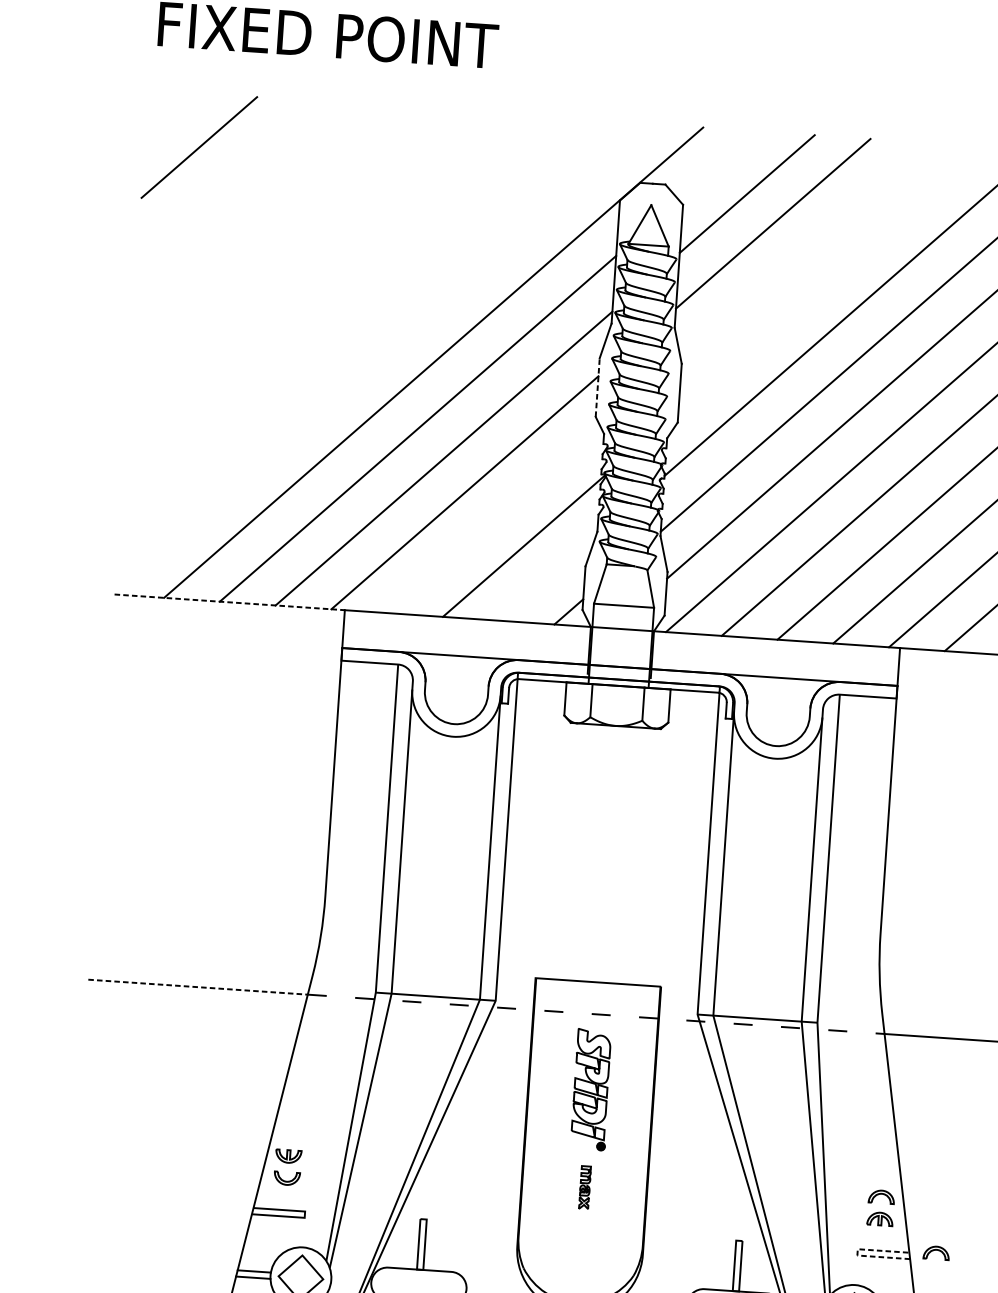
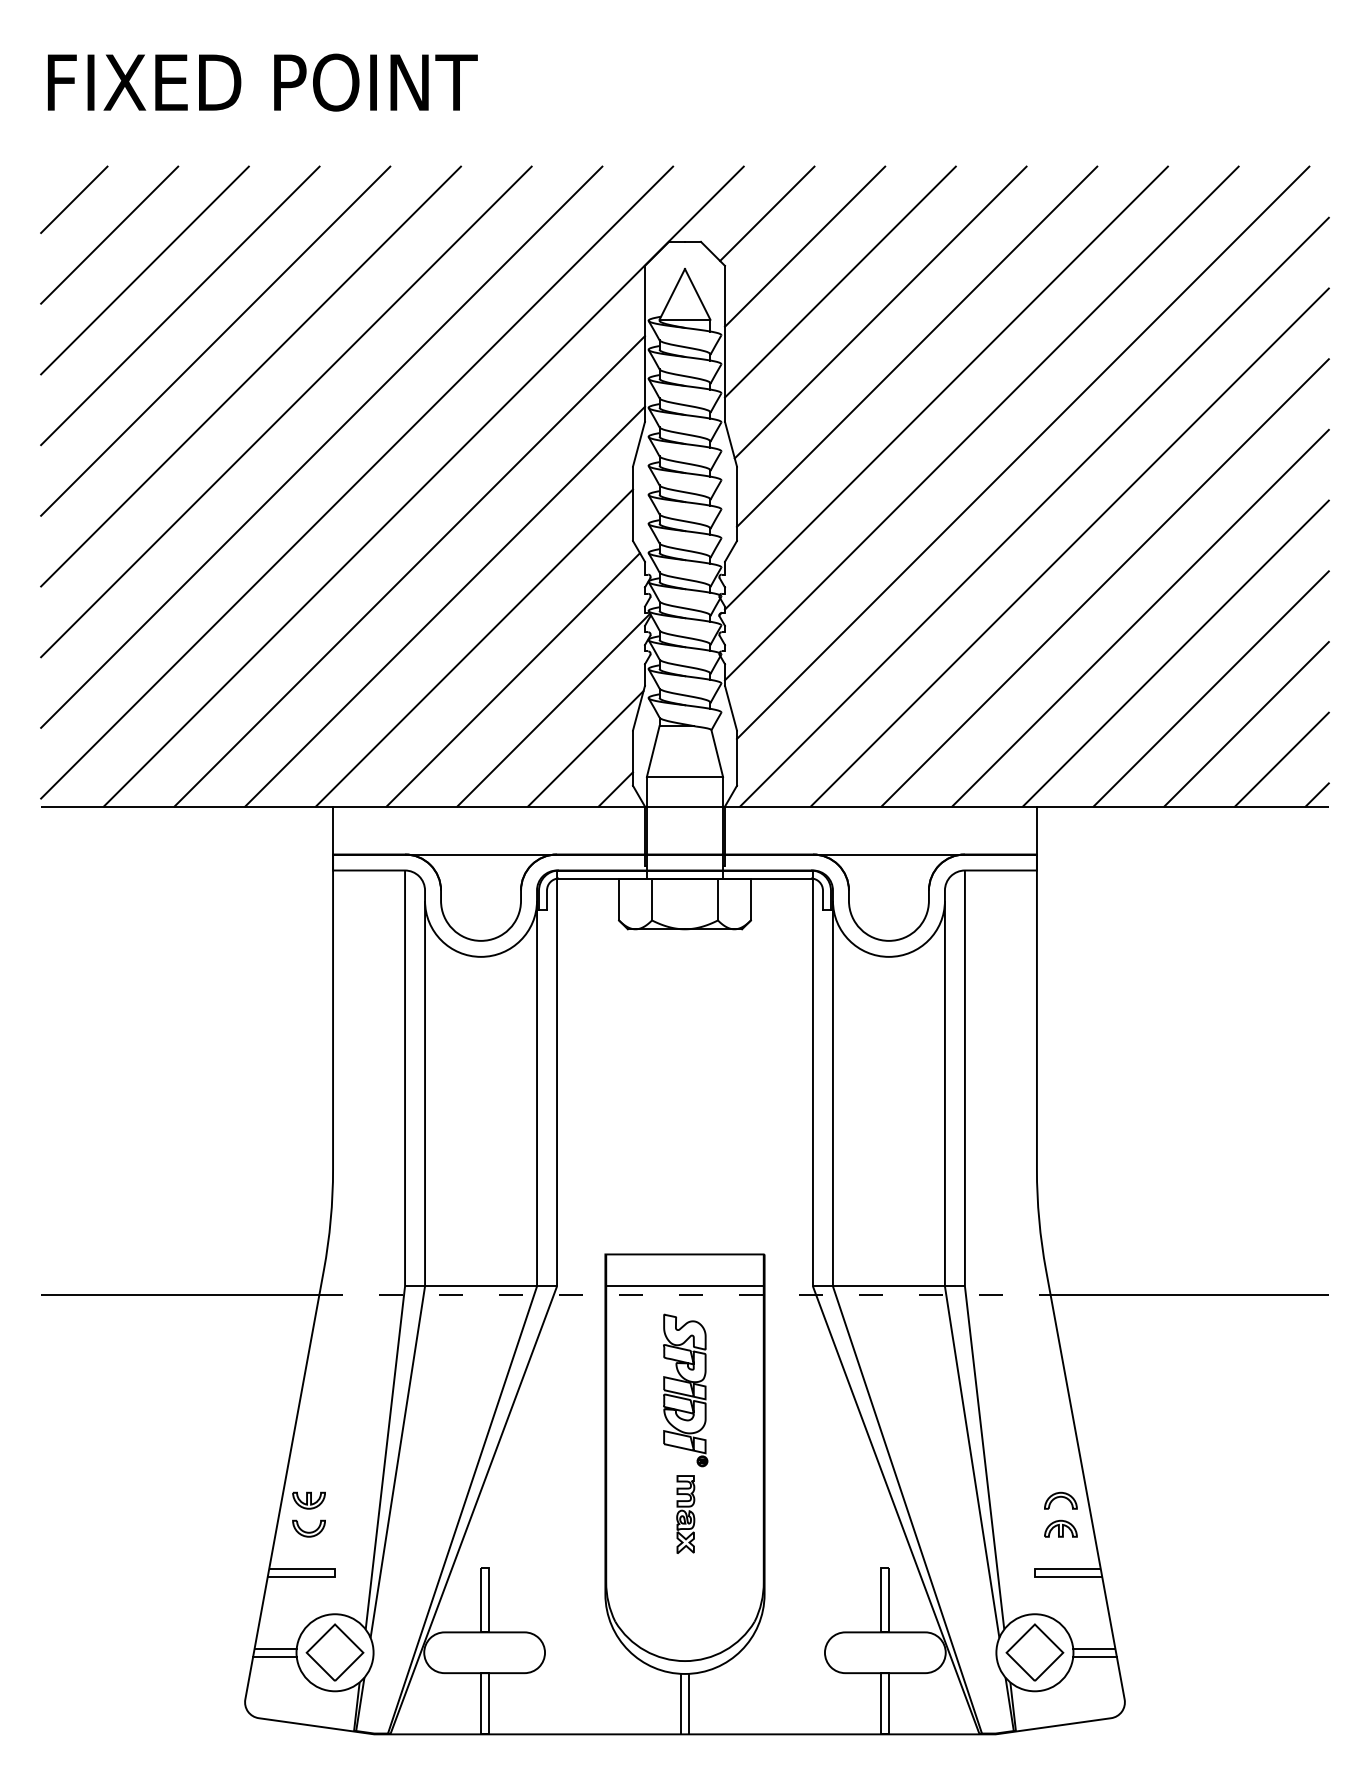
line: (173, 117) -> (74, 199), added
line: (719, 165) -> (767, 213), added
line: (224, 177) -> (144, 270), added
line: (251, 206) -> (180, 305), added
line: (277, 236) -> (215, 340), added
line: (803, 249) -> (880, 312), added
line: (302, 266) -> (250, 376), added
line: (829, 278) -> (916, 346), added
line: (329, 296) -> (286, 411), added
line: (355, 325) -> (321, 446), added
line: (381, 355) -> (357, 482), added
line: (598, 387) -> (633, 503), dashed -> solid
line: (494, 519) -> (513, 679), added
line: (547, 578) -> (585, 748), added
line: (230, 602) -> (187, 806), dashed -> solid
line: (198, 986) -> (180, 1294), dashed -> solid
line: (596, 1007) -> (684, 1286), added
part: (584, 1187) -> (685, 1514), size x1.43
line: (857, 1252) -> (1035, 1572), dashed -> solid
part: (936, 1252) -> (1134, 1566), removed

